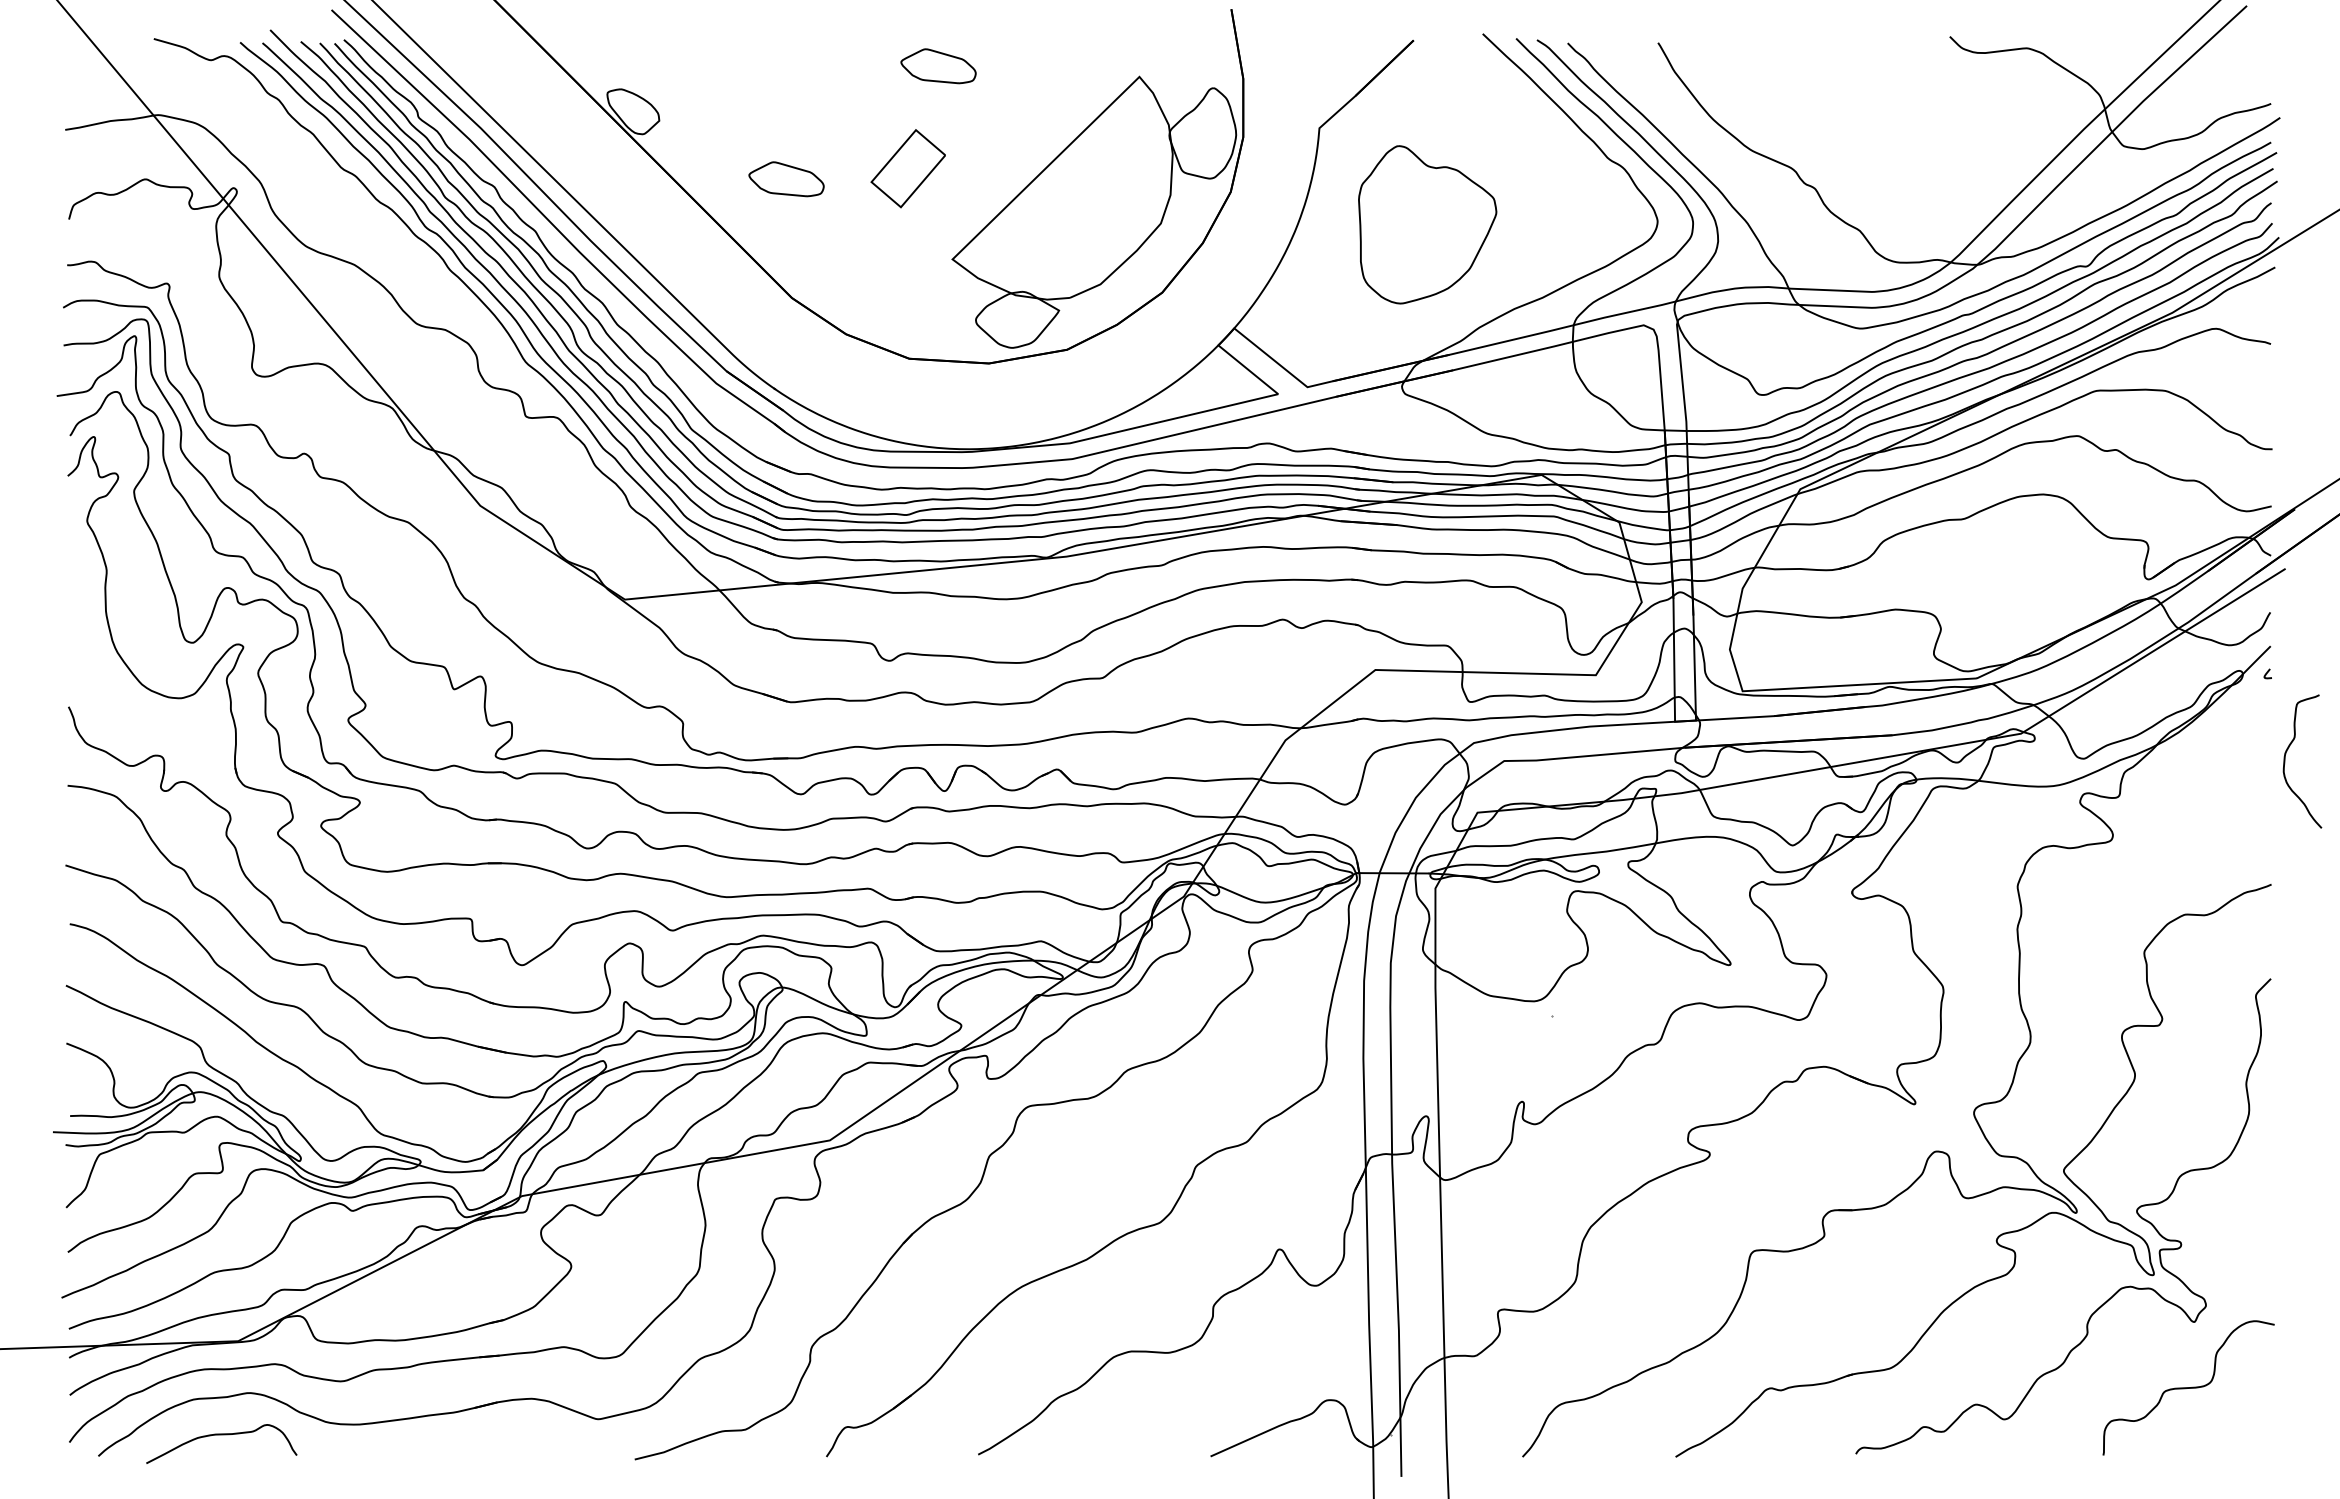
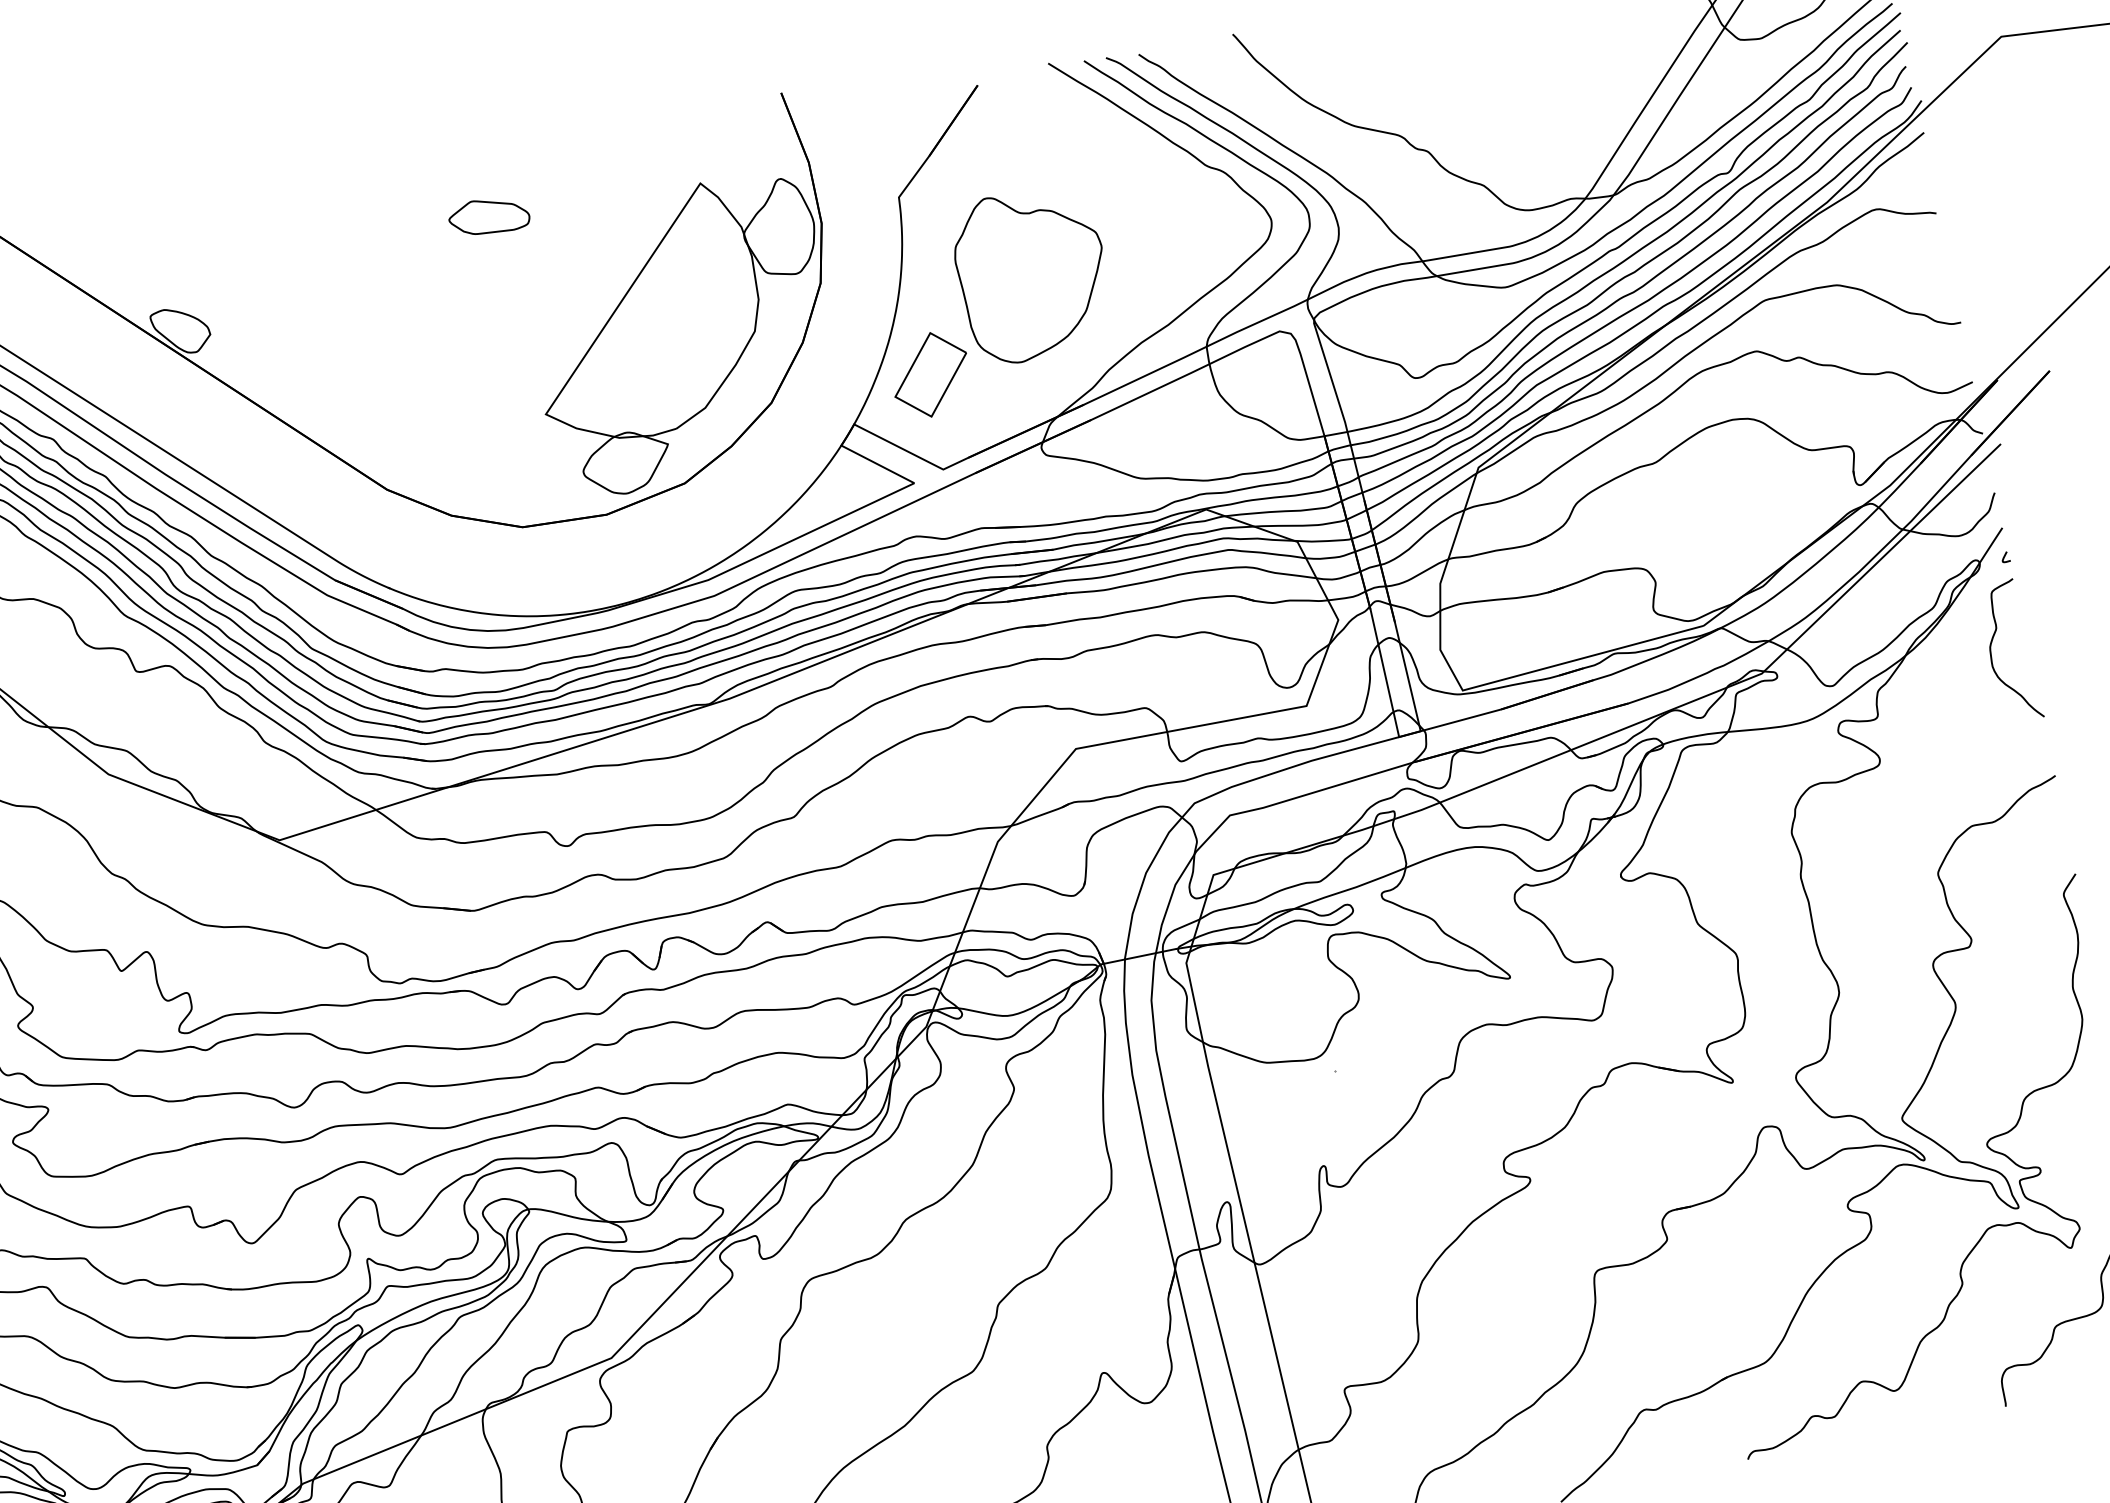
part: (907, 168) -> (929, 374), moved
part: (786, 179) -> (355, 367), removed
curve: (2285, 761) -> (1992, 655), moved

